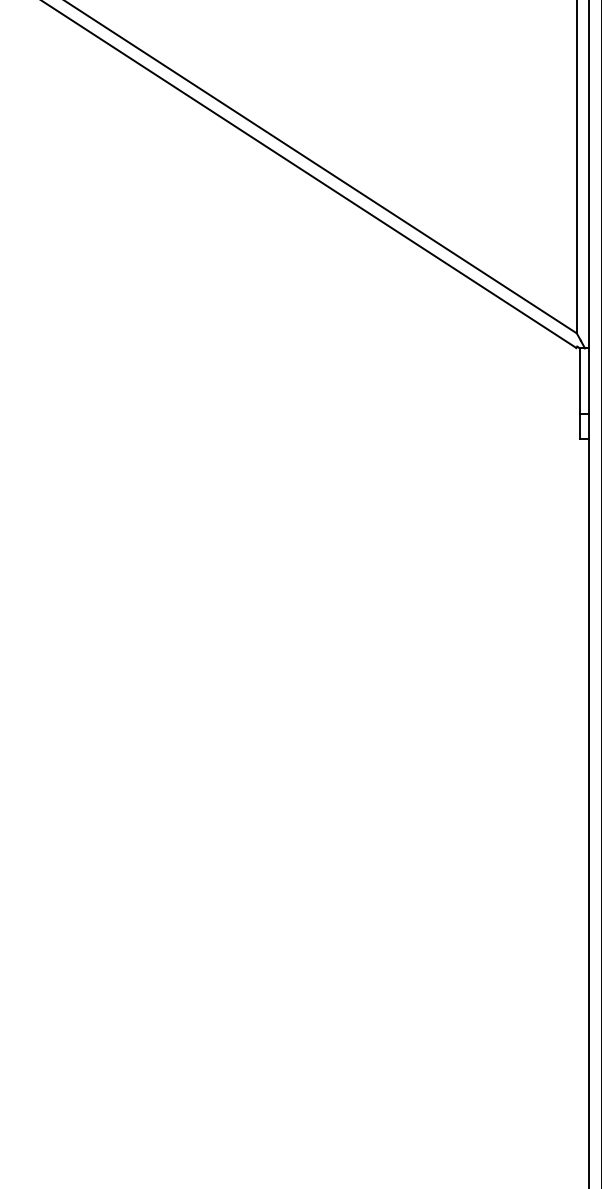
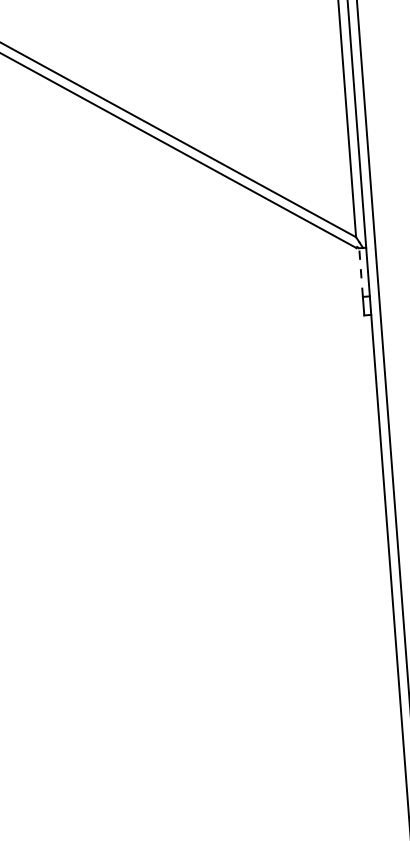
line: (579, 381) -> (360, 272), solid -> dashed

